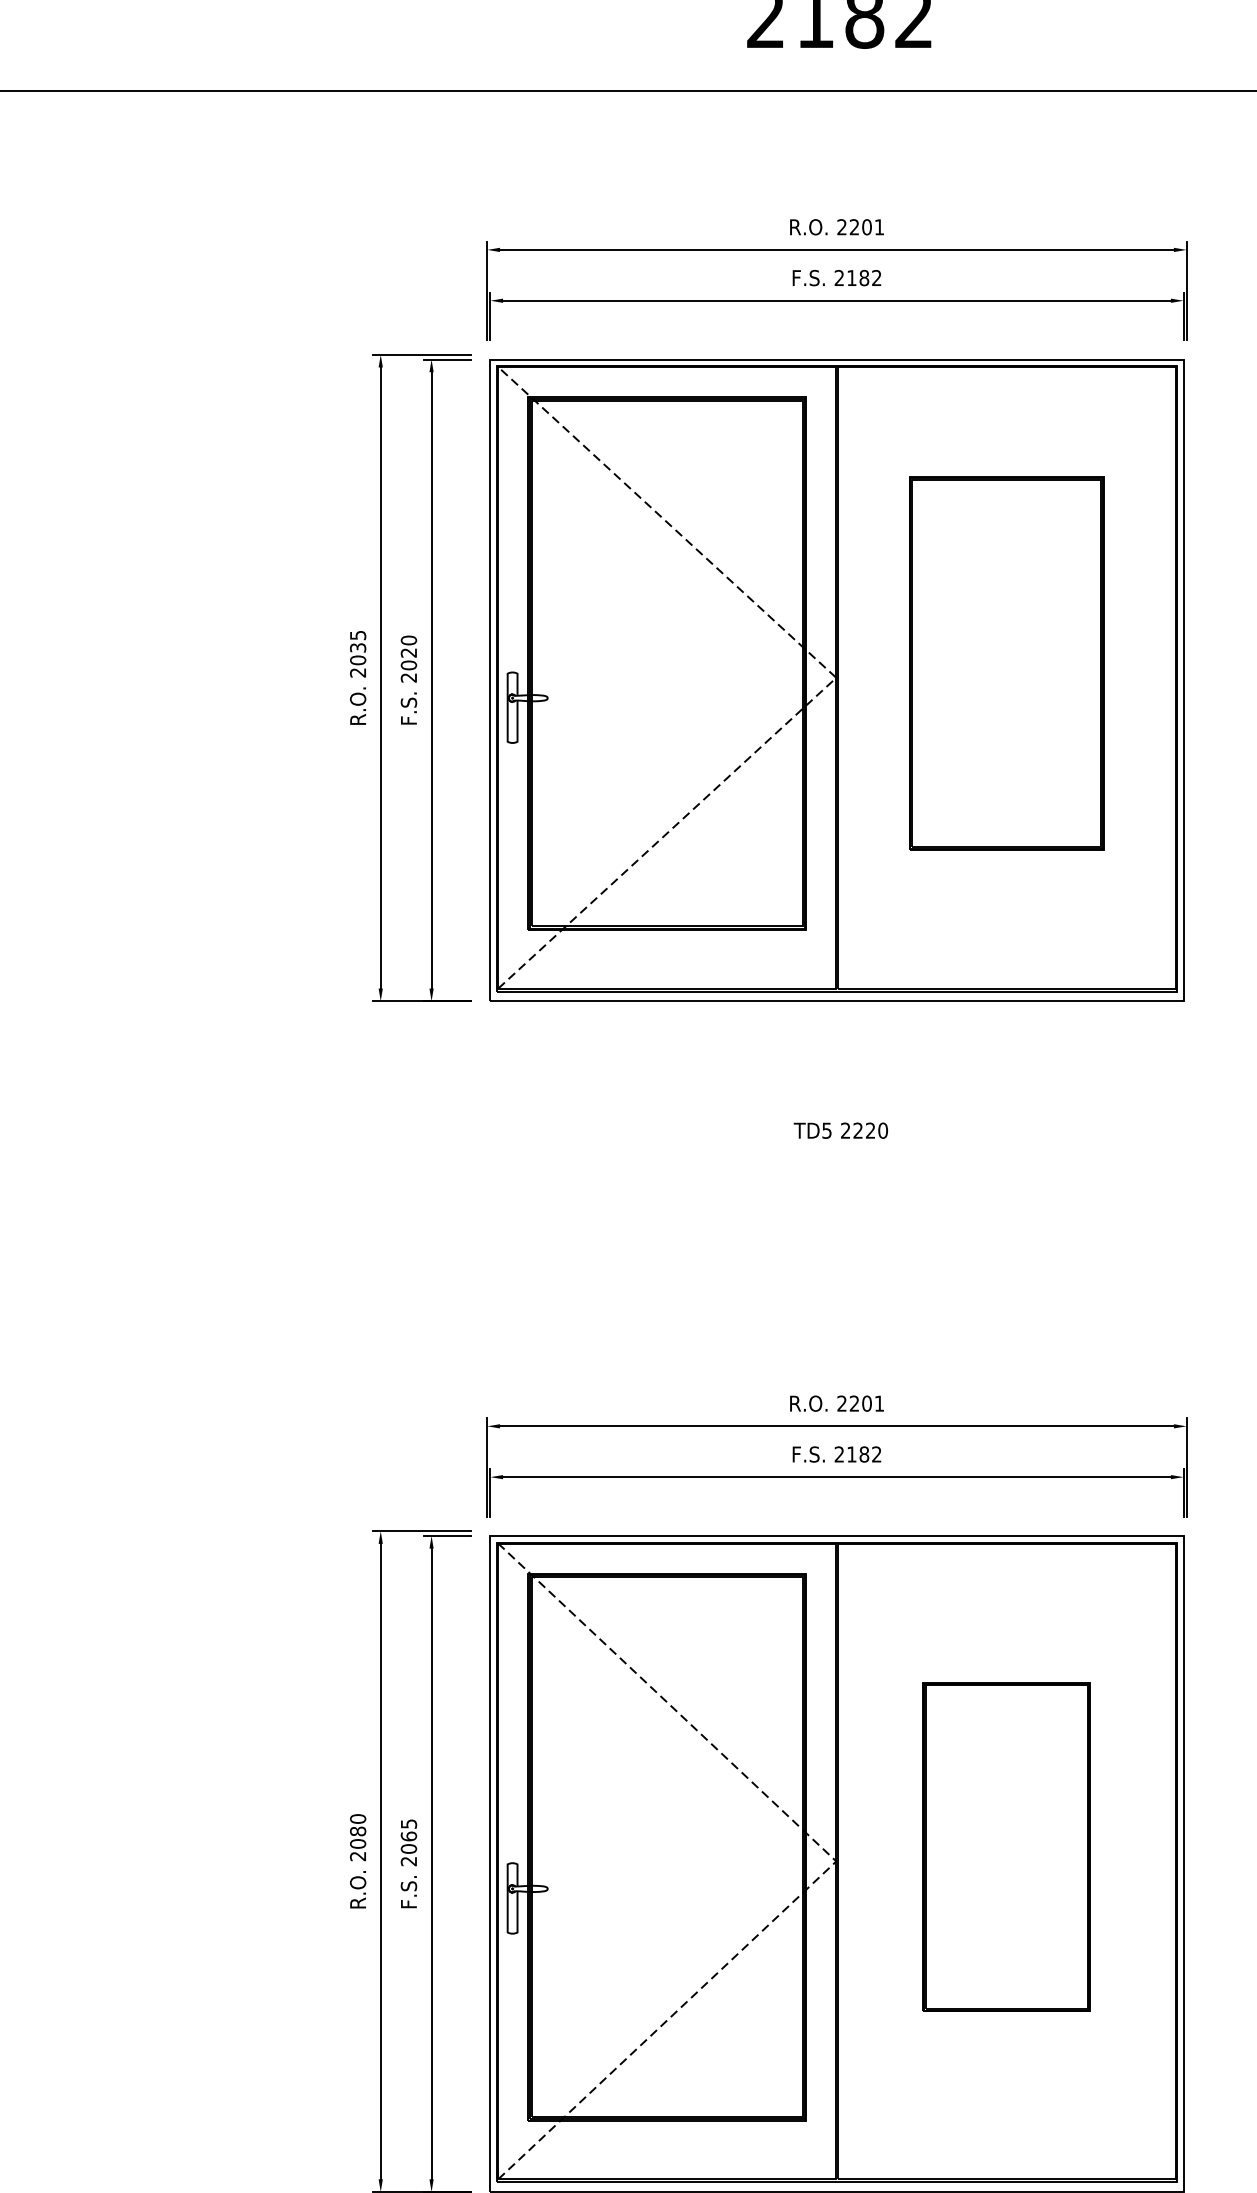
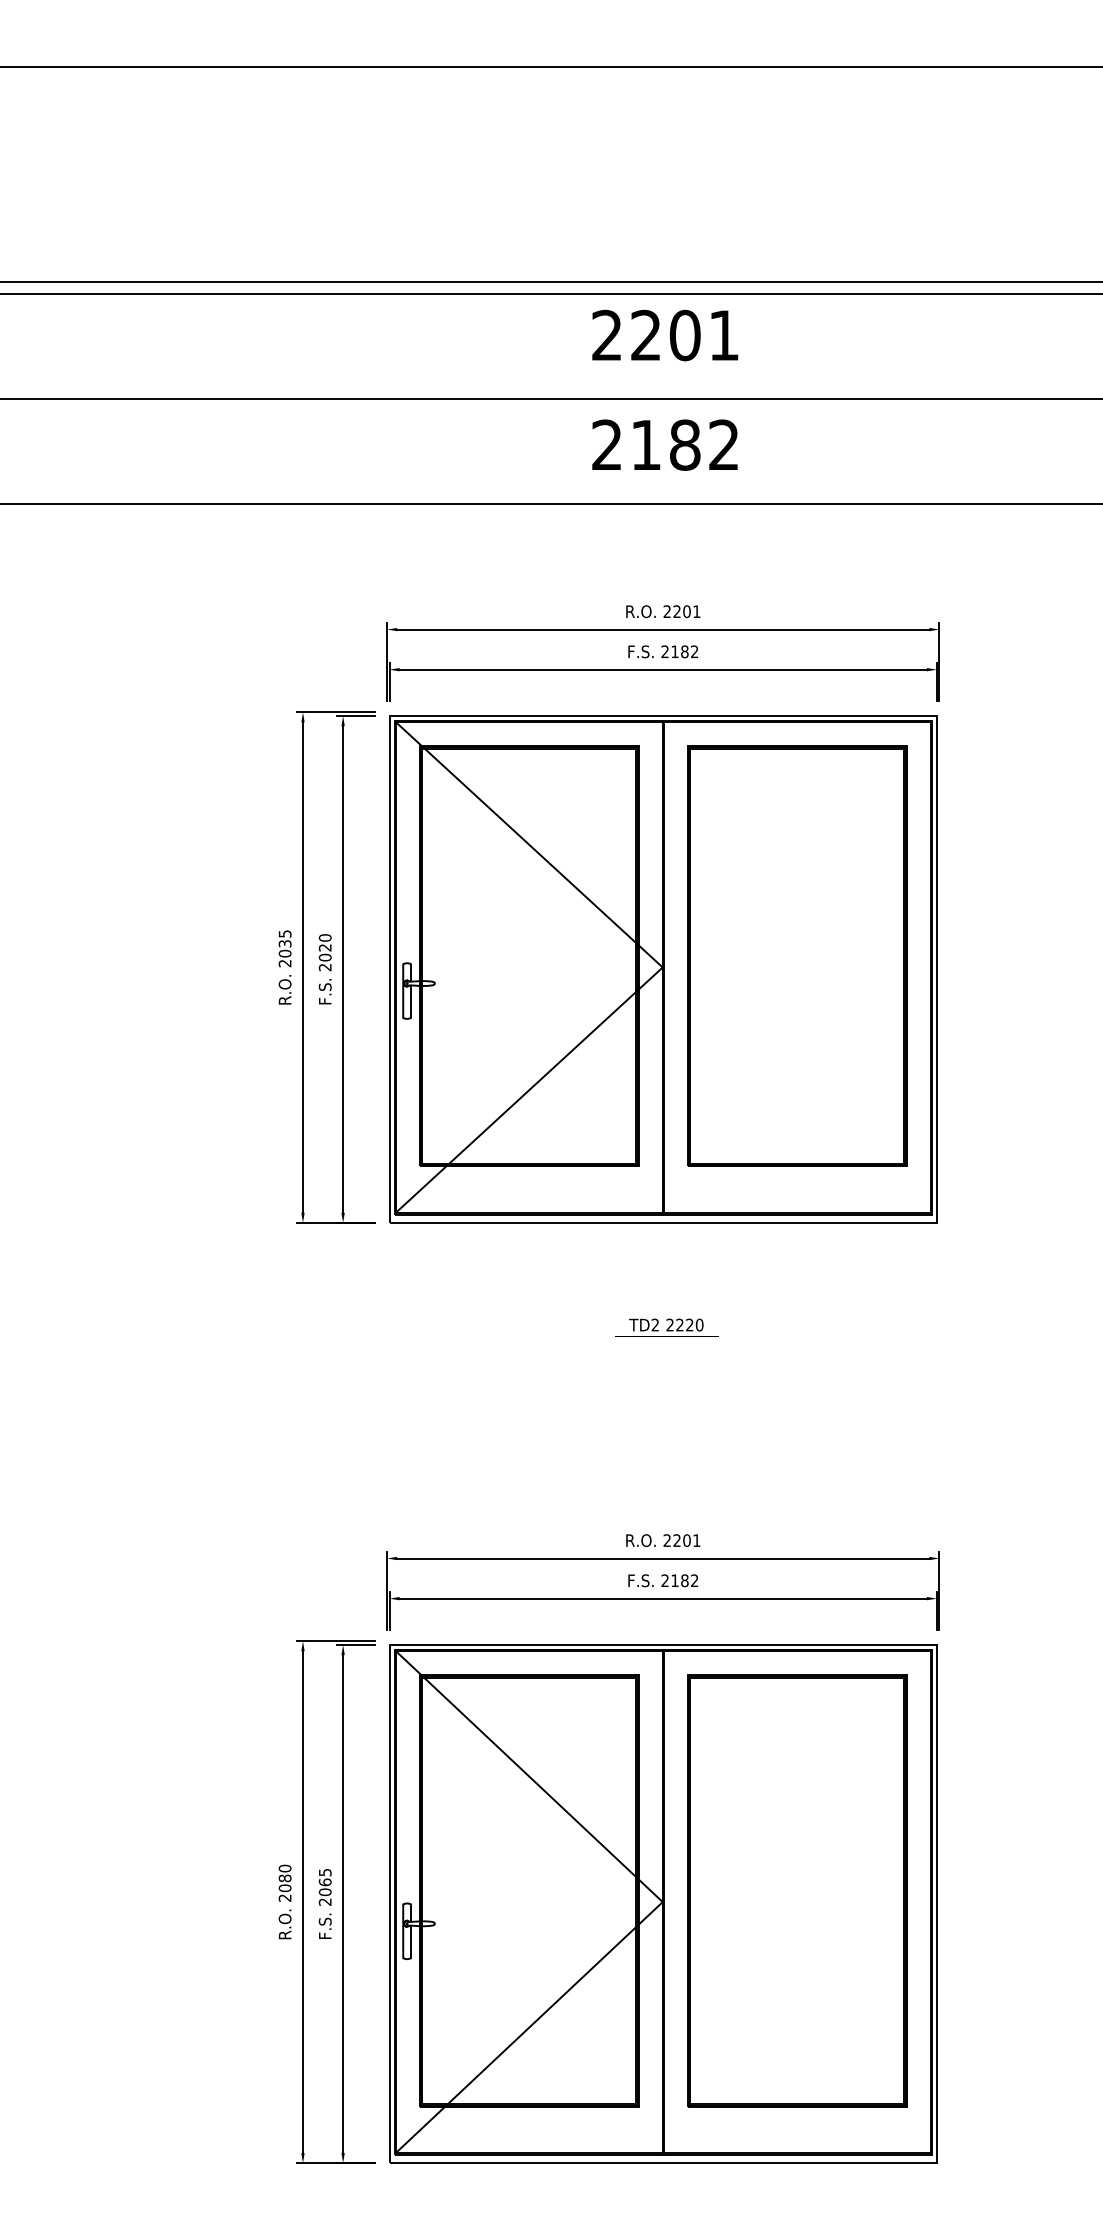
part: (1006, 662) -> (797, 955), size x1.43
line: (836, 677) -> (662, 967), dashed -> solid
text: (825, 1129) -> (654, 1324), TD5 -> TD2
part: (1006, 1846) -> (797, 1890), size x1.67
line: (836, 1861) -> (662, 1902), dashed -> solid

